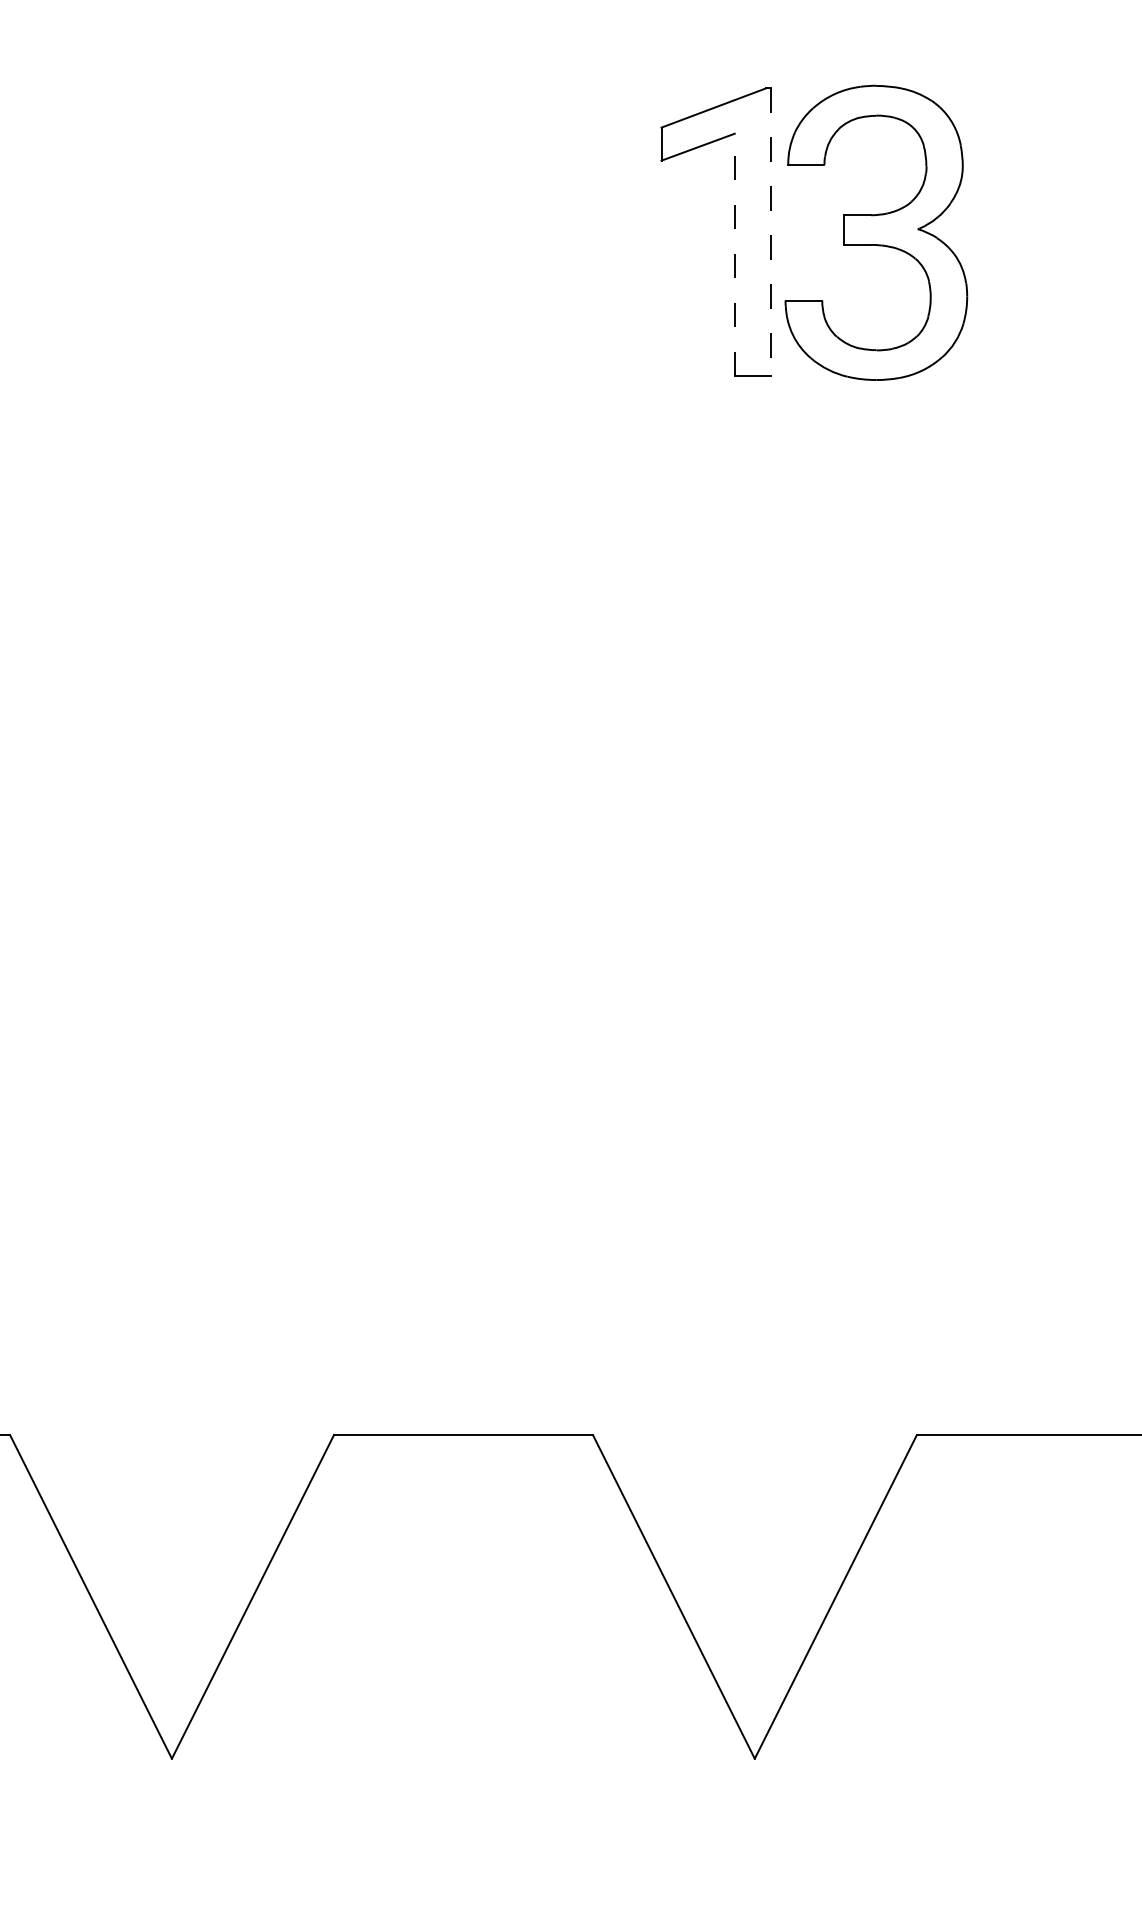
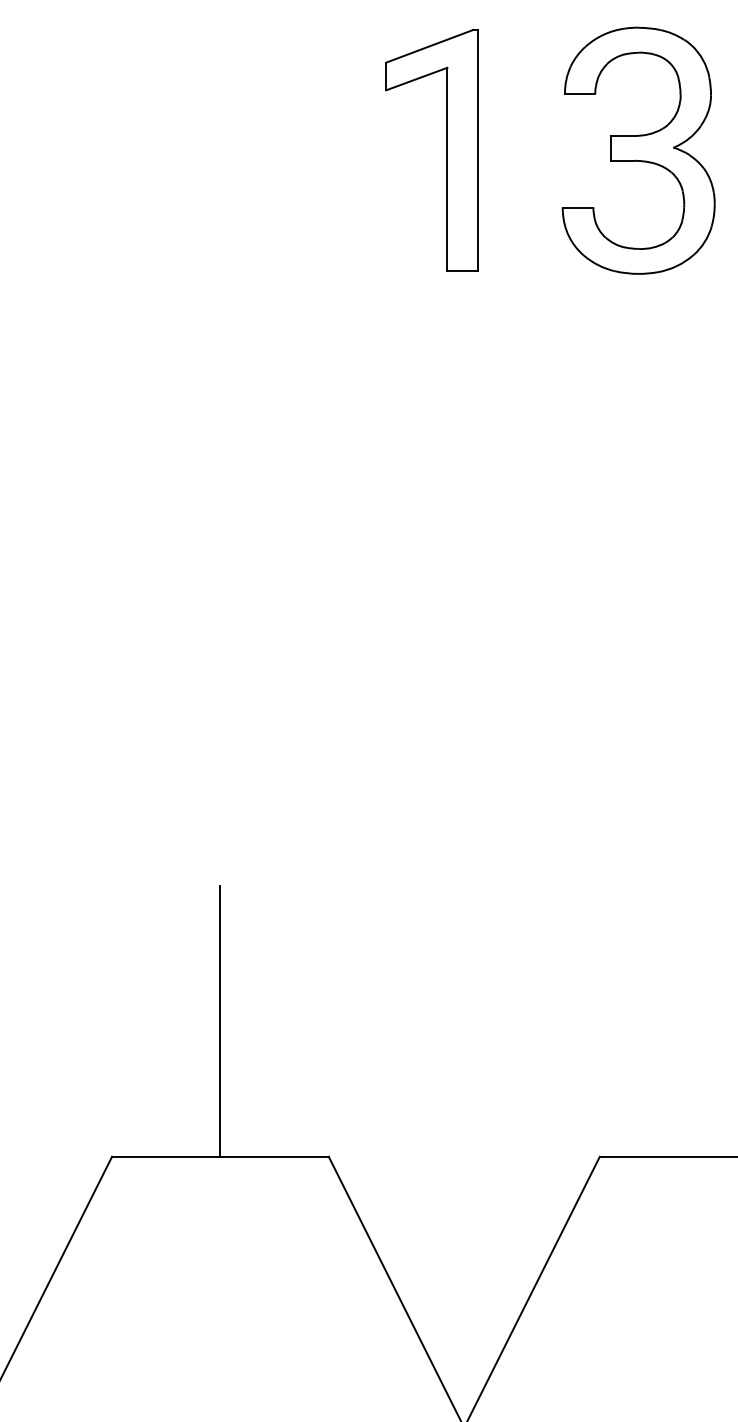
line: (771, 232) -> (478, 150), dashed -> solid
part: (876, 232) -> (638, 150), moved
line: (734, 254) -> (447, 168), dashed -> solid
line: (463, 1272) -> (220, 1020), added

